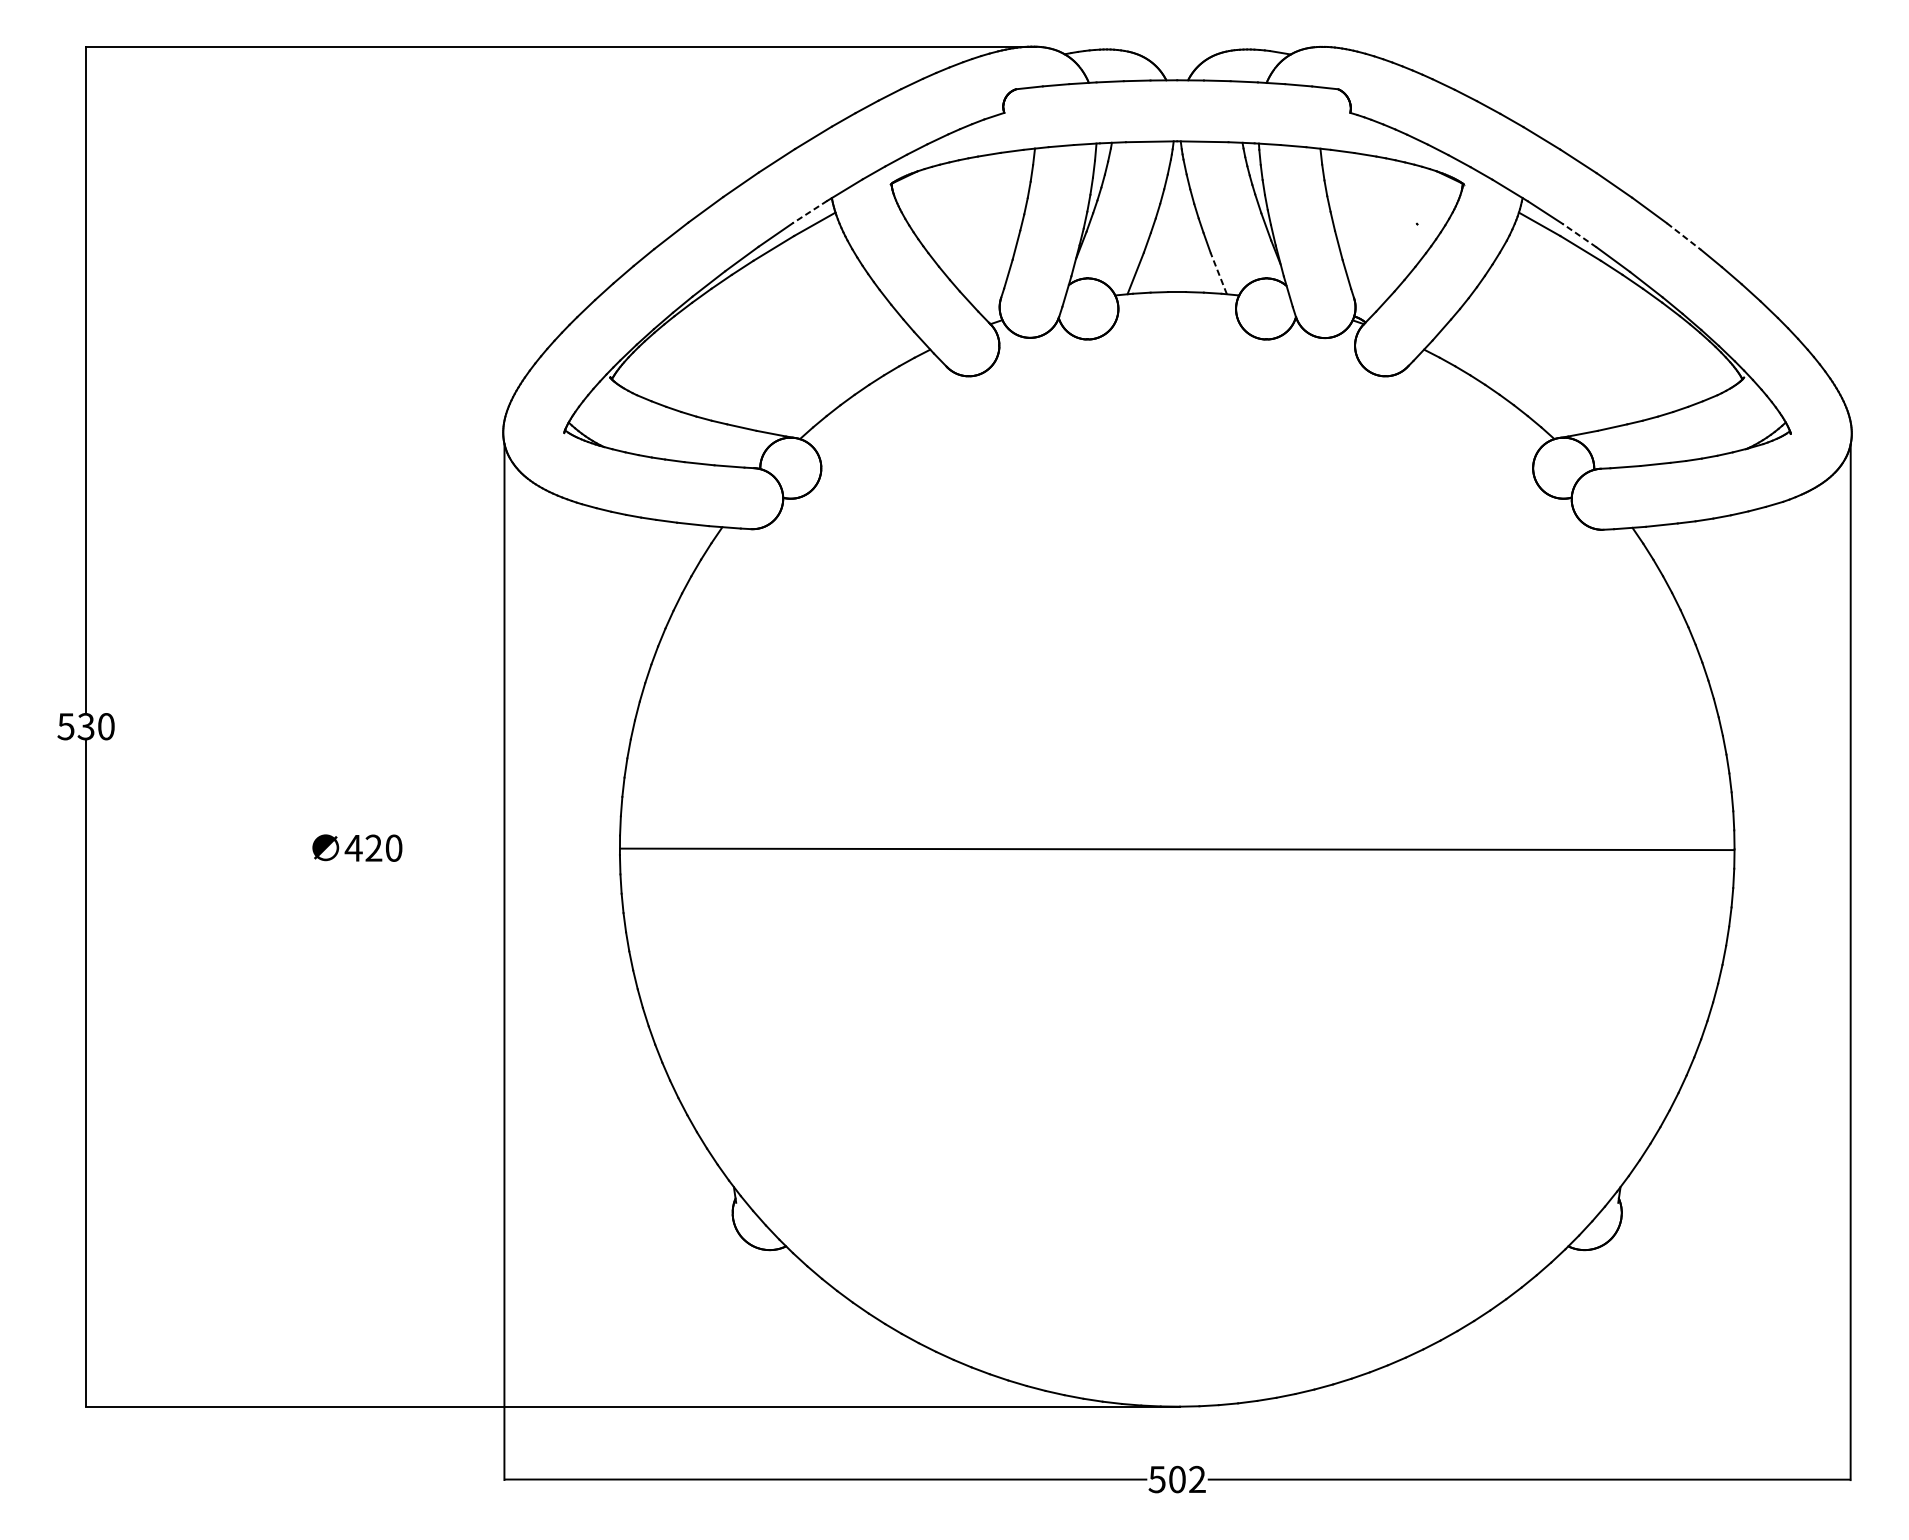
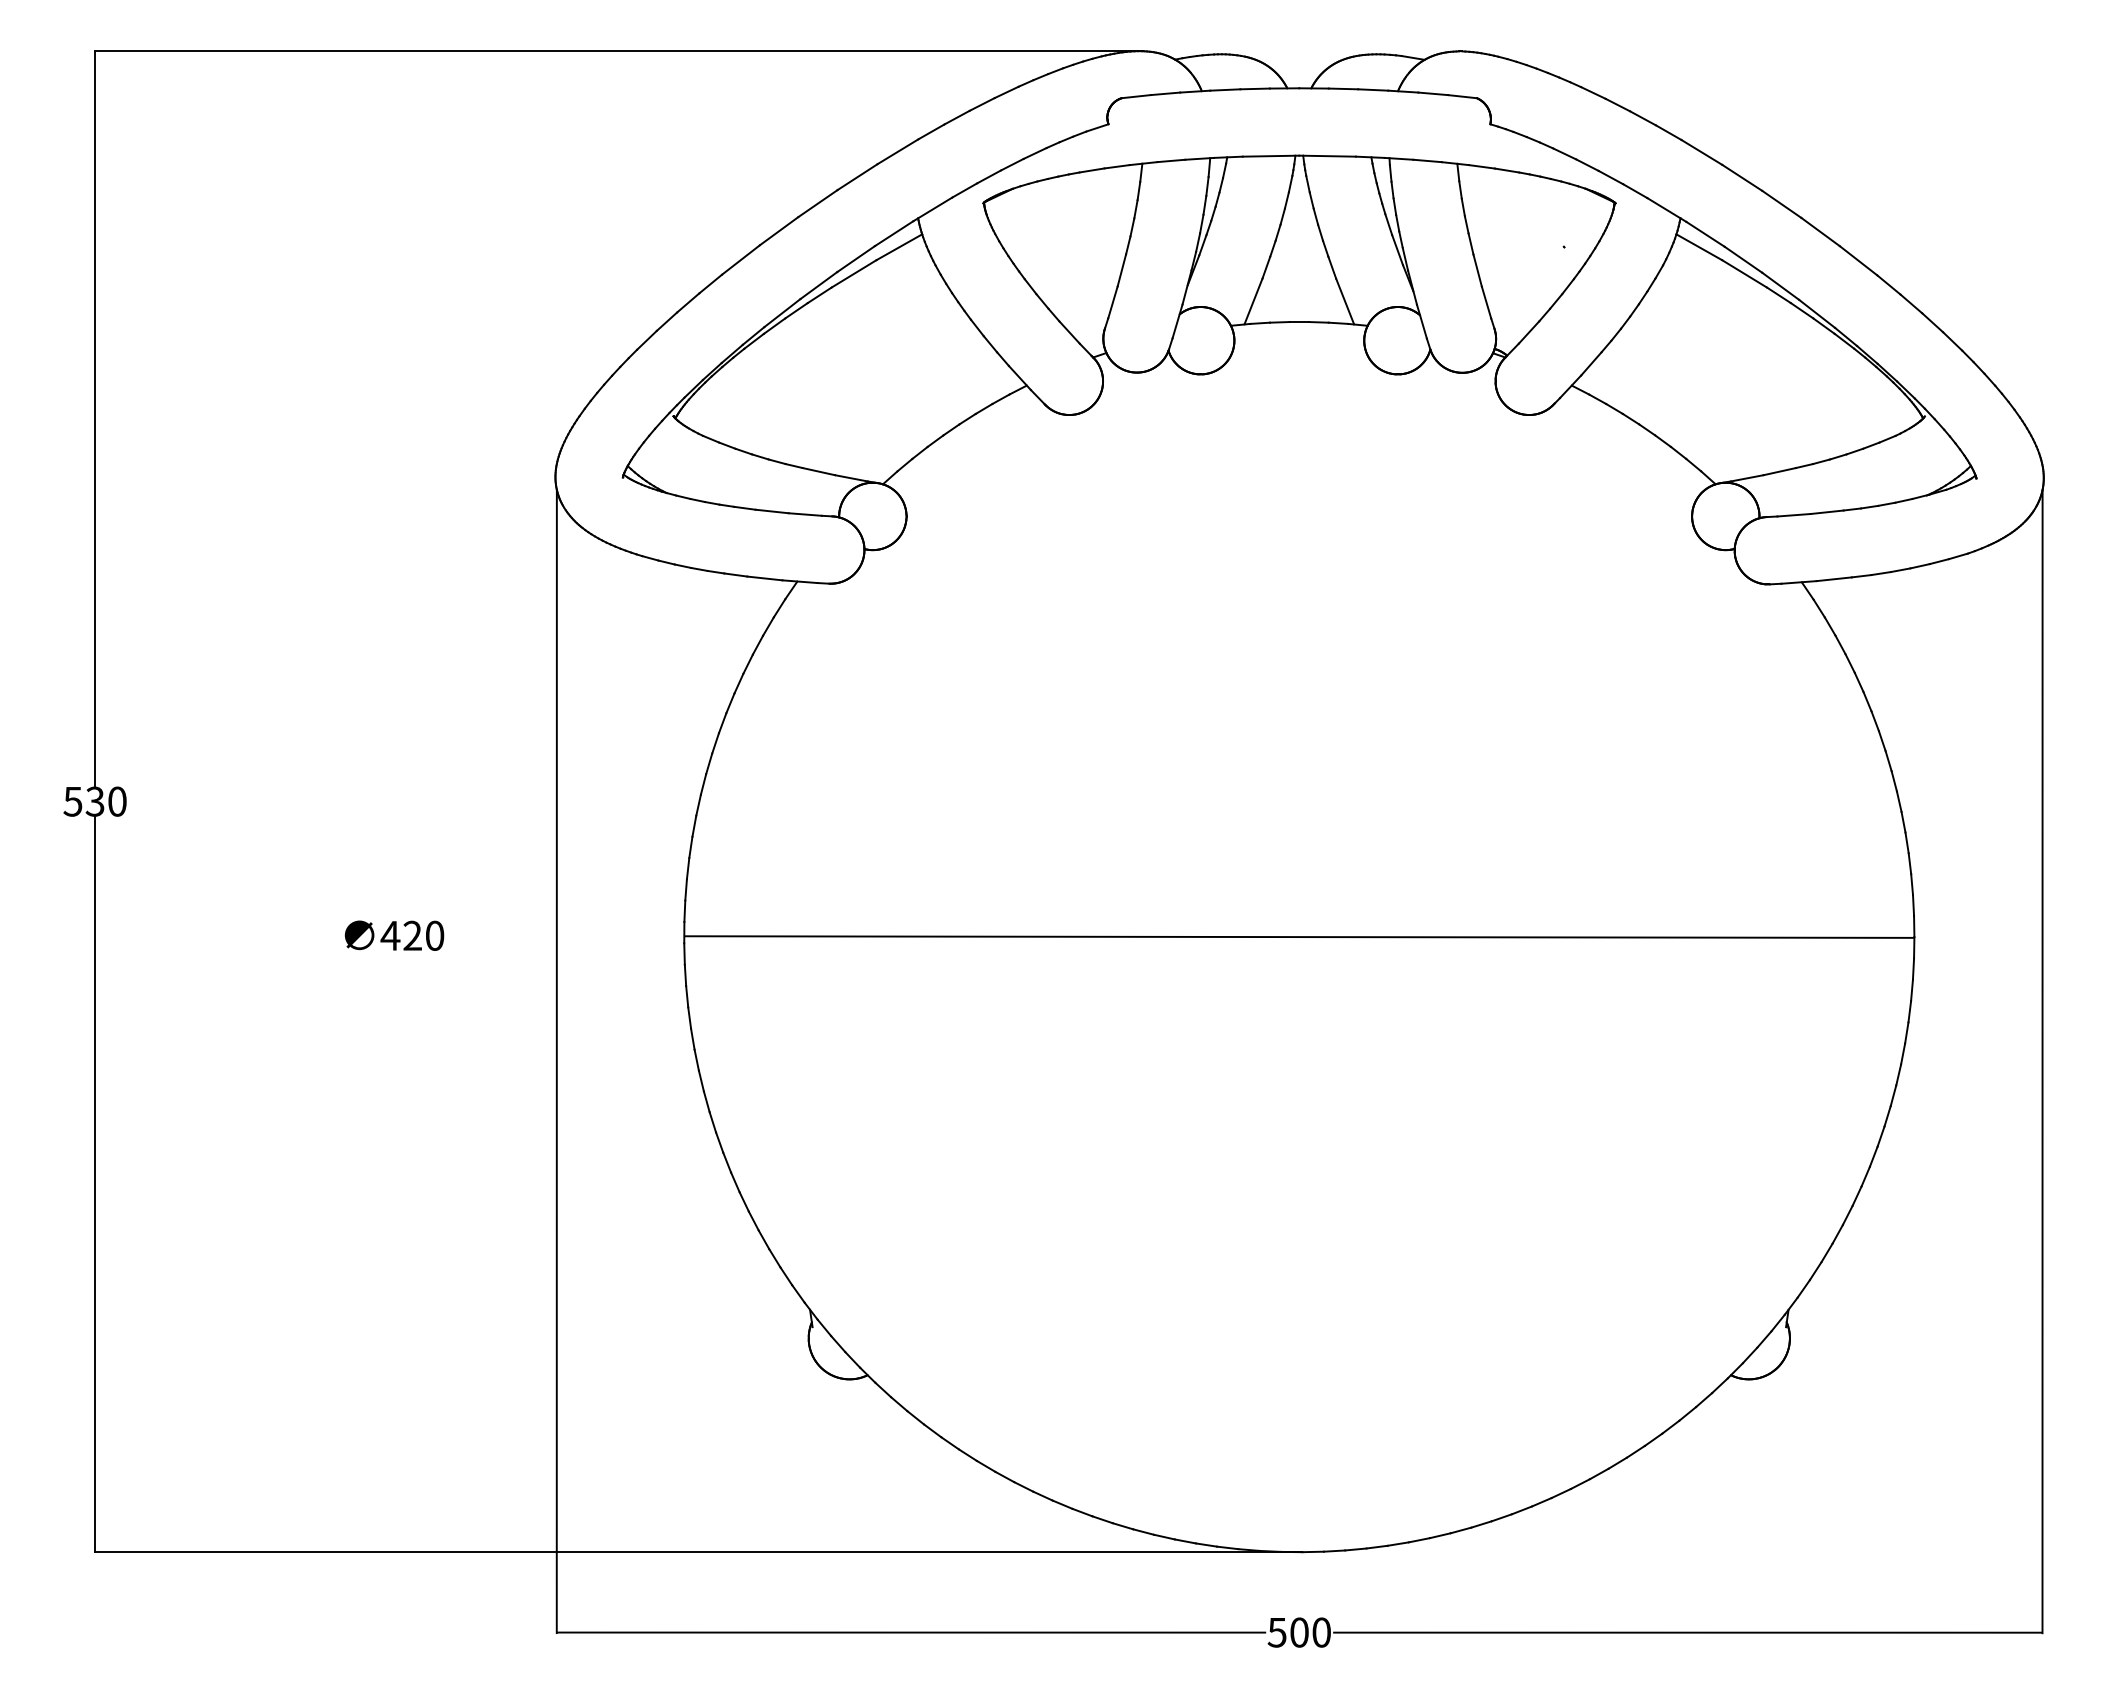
line: (810, 211) -> (894, 233), dashed -> solid
line: (1579, 235) -> (1743, 259), dashed -> solid
line: (1683, 236) -> (1858, 260), dashed -> solid
line: (1219, 273) -> (1345, 301), dashed -> solid
text: (1197, 1479) -> (1321, 1632), 502 -> 500

